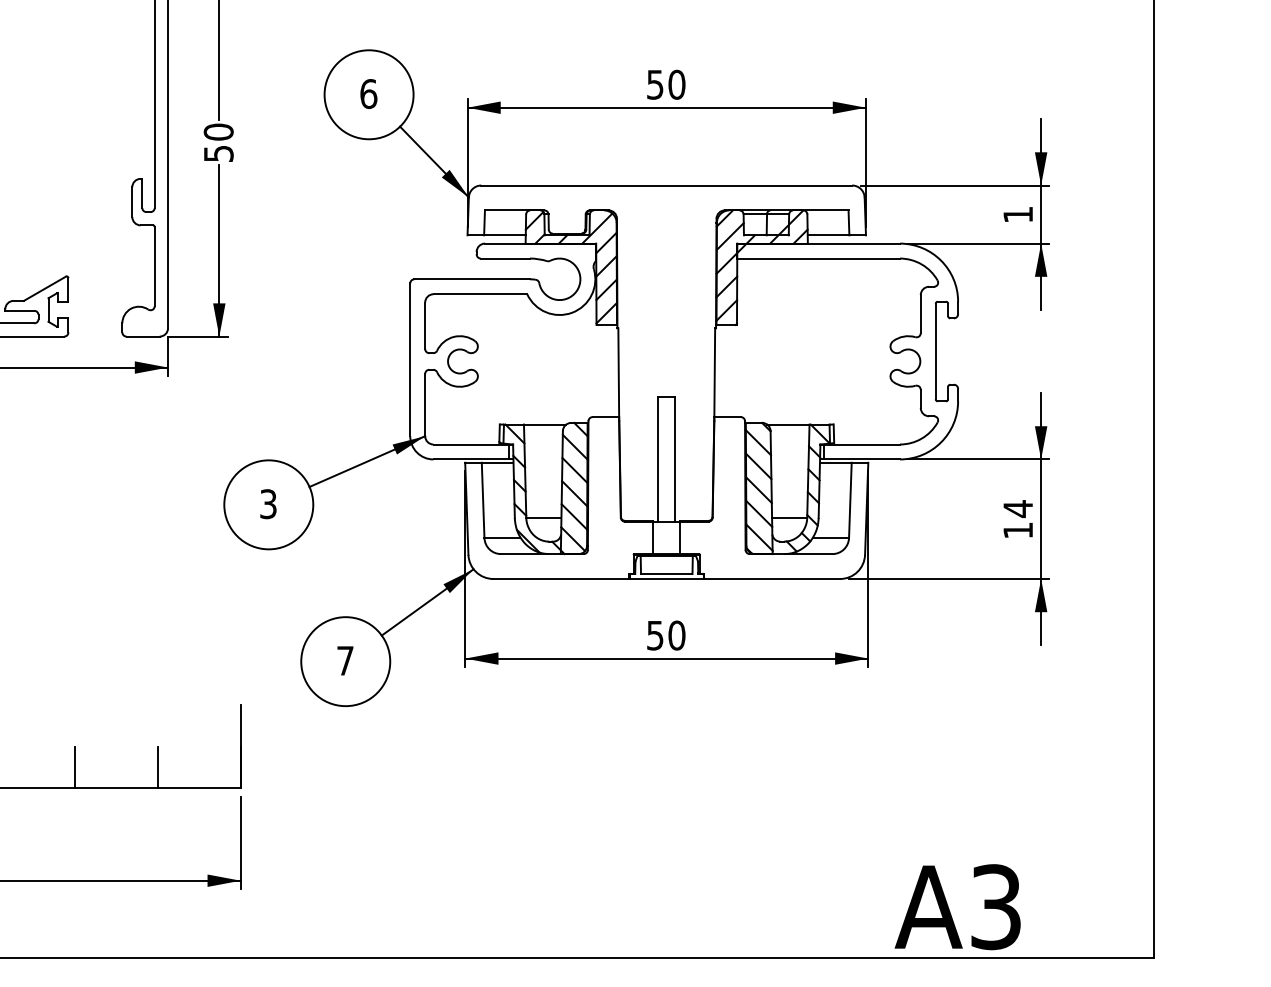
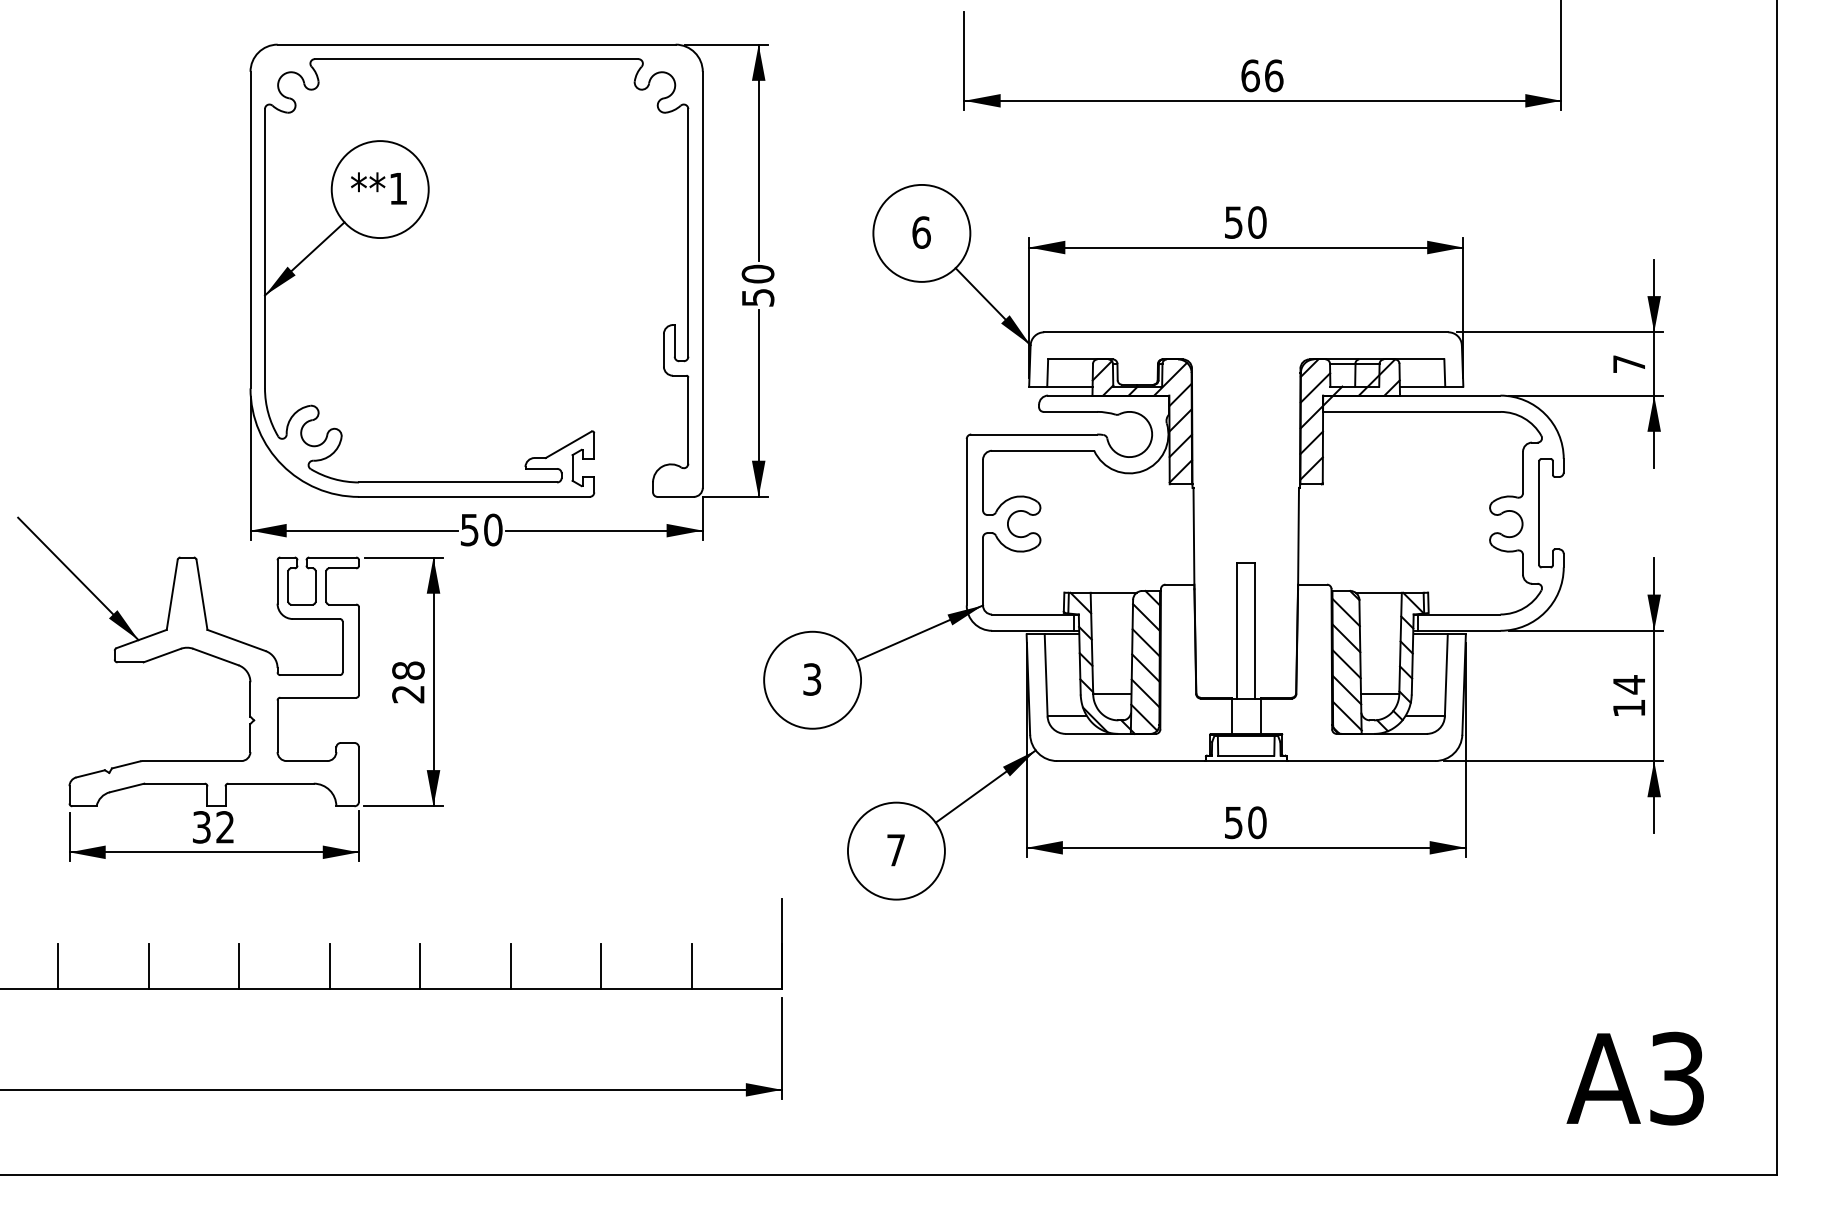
text: (1017, 214) -> (1628, 363), 1 -> 7
text: (956, 907) -> (1634, 1078), moved

